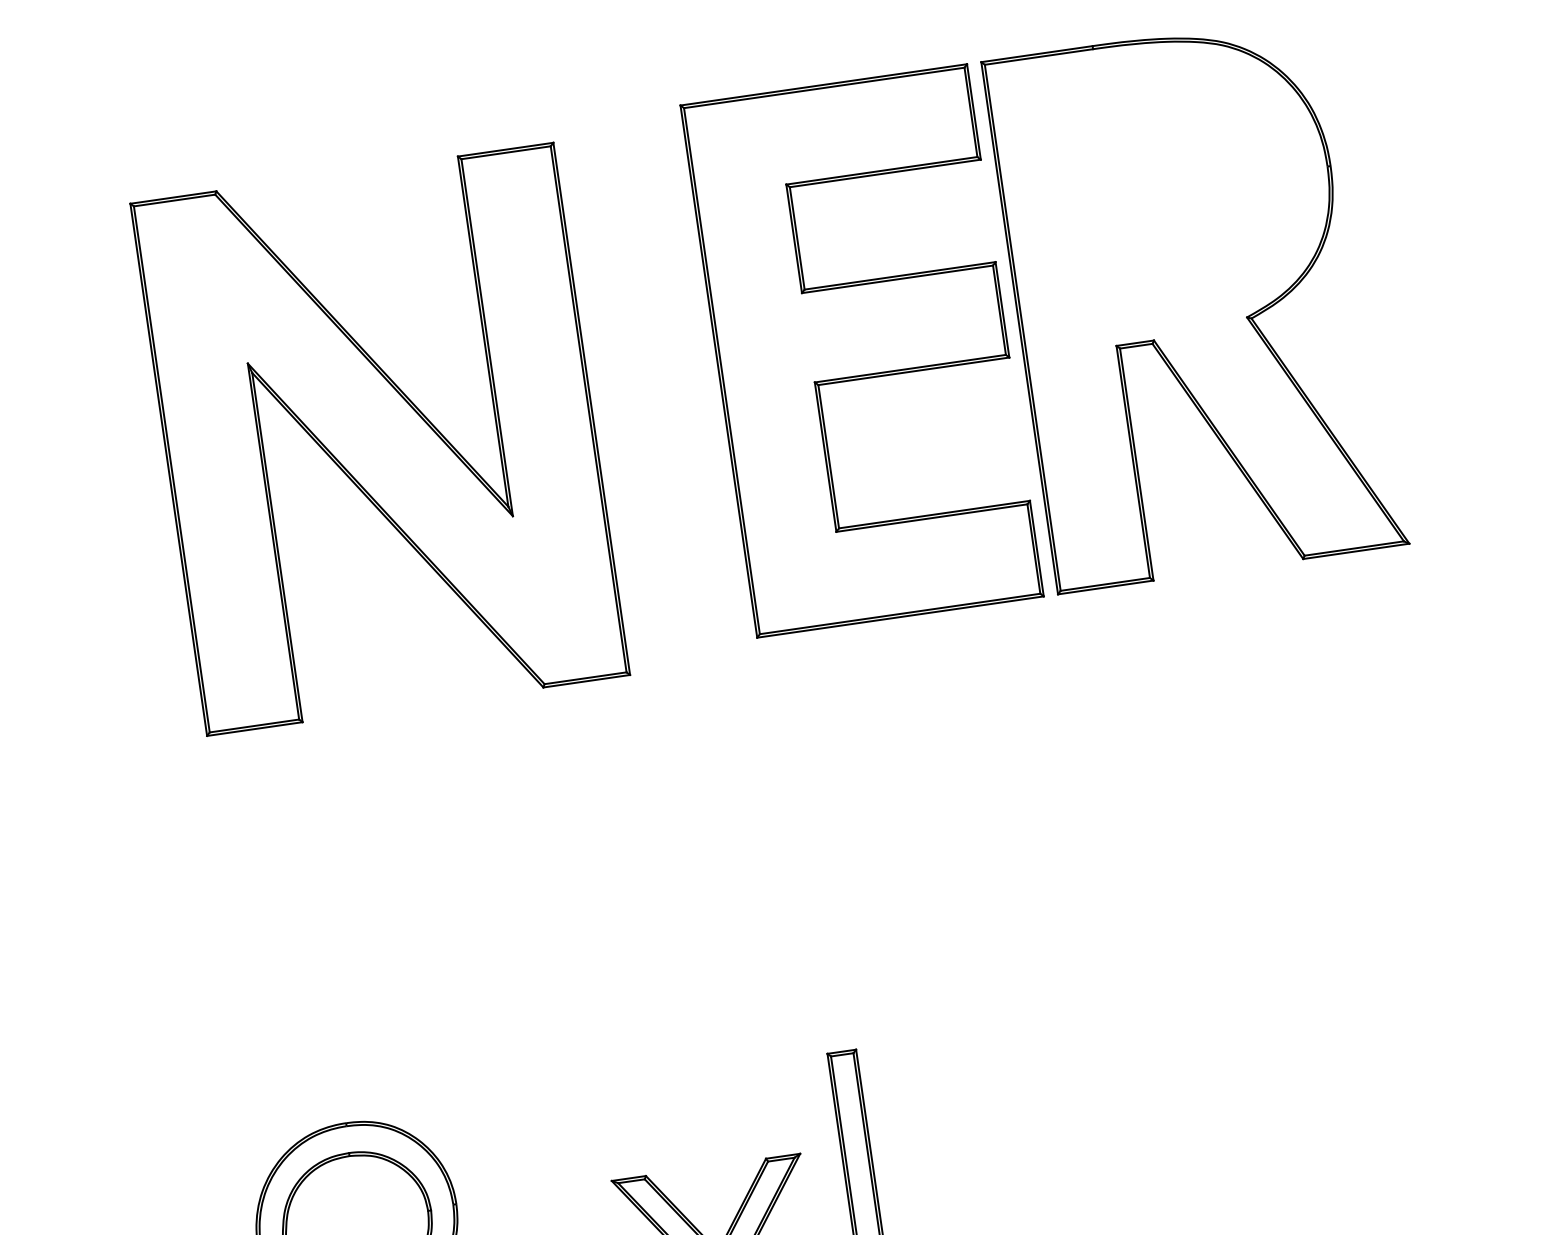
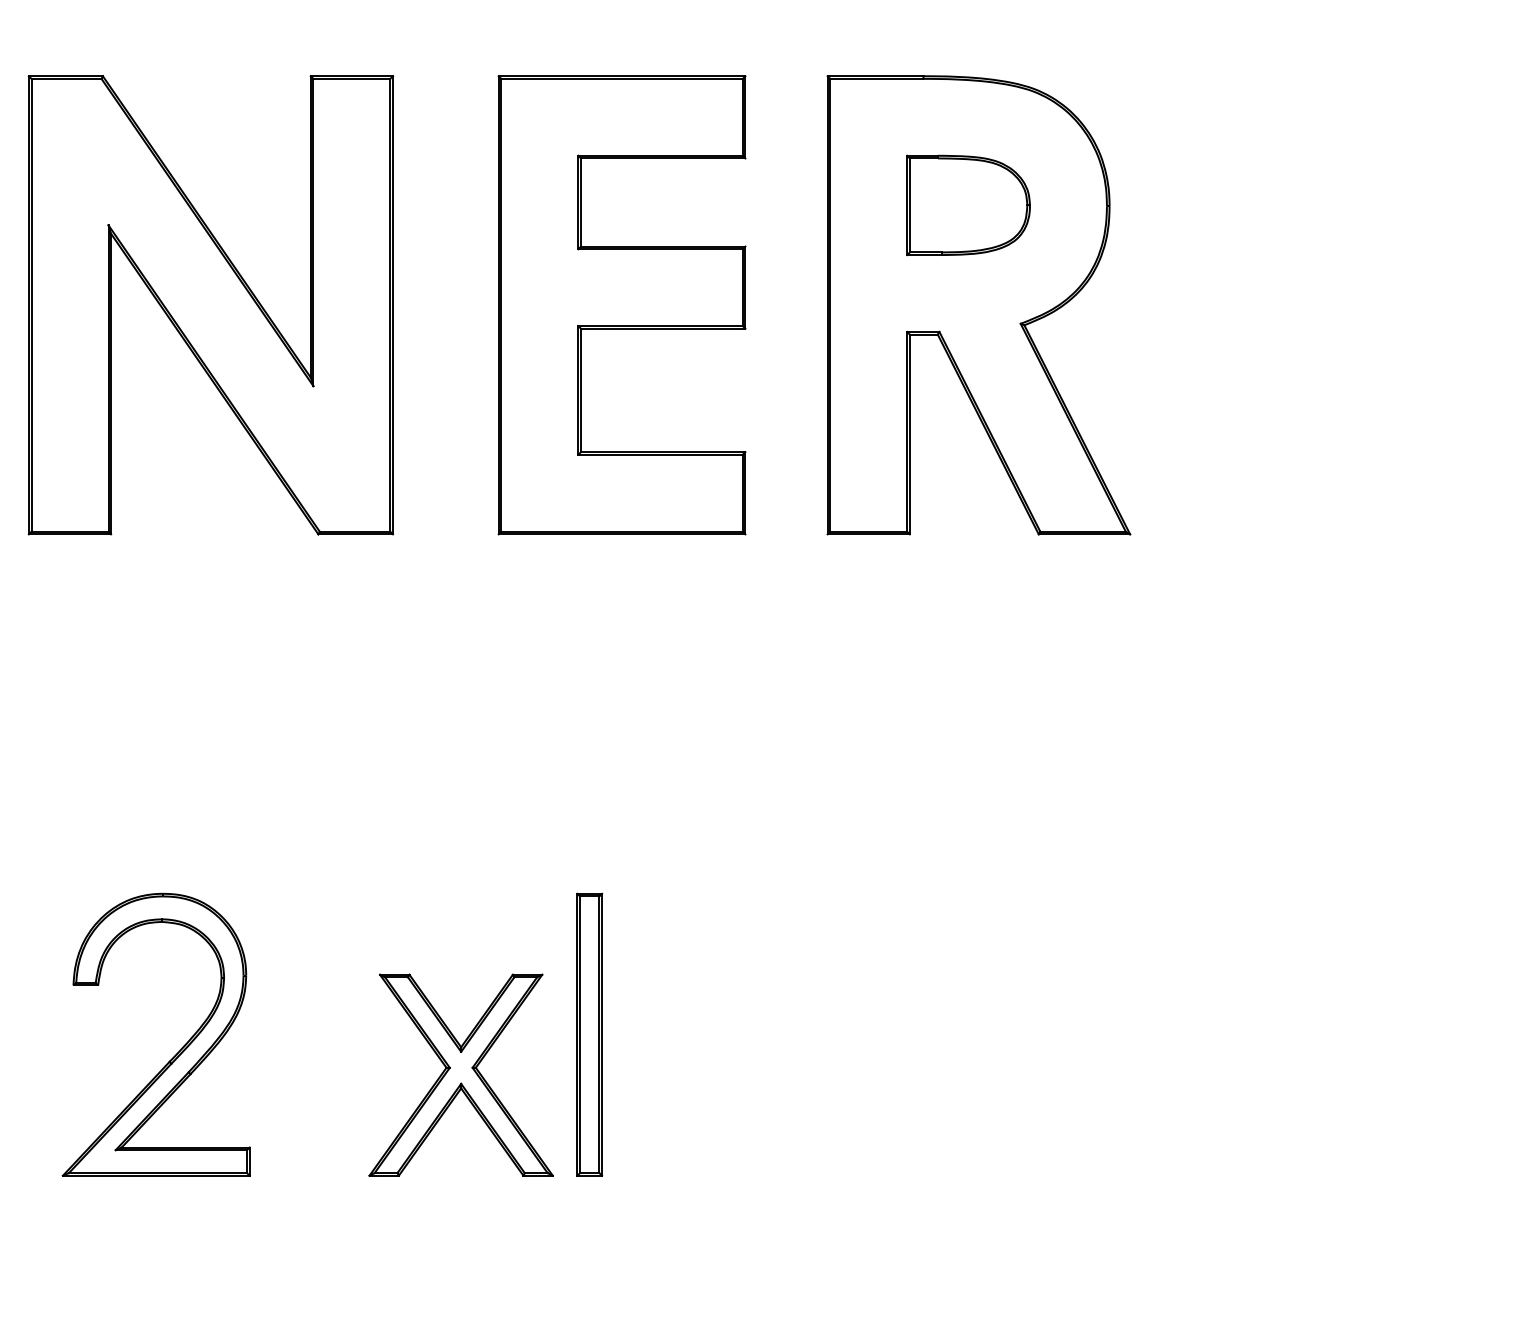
part: (1166, 188) -> (968, 205), added
part: (861, 351) -> (621, 305), moved
part: (379, 439) -> (210, 305), moved

